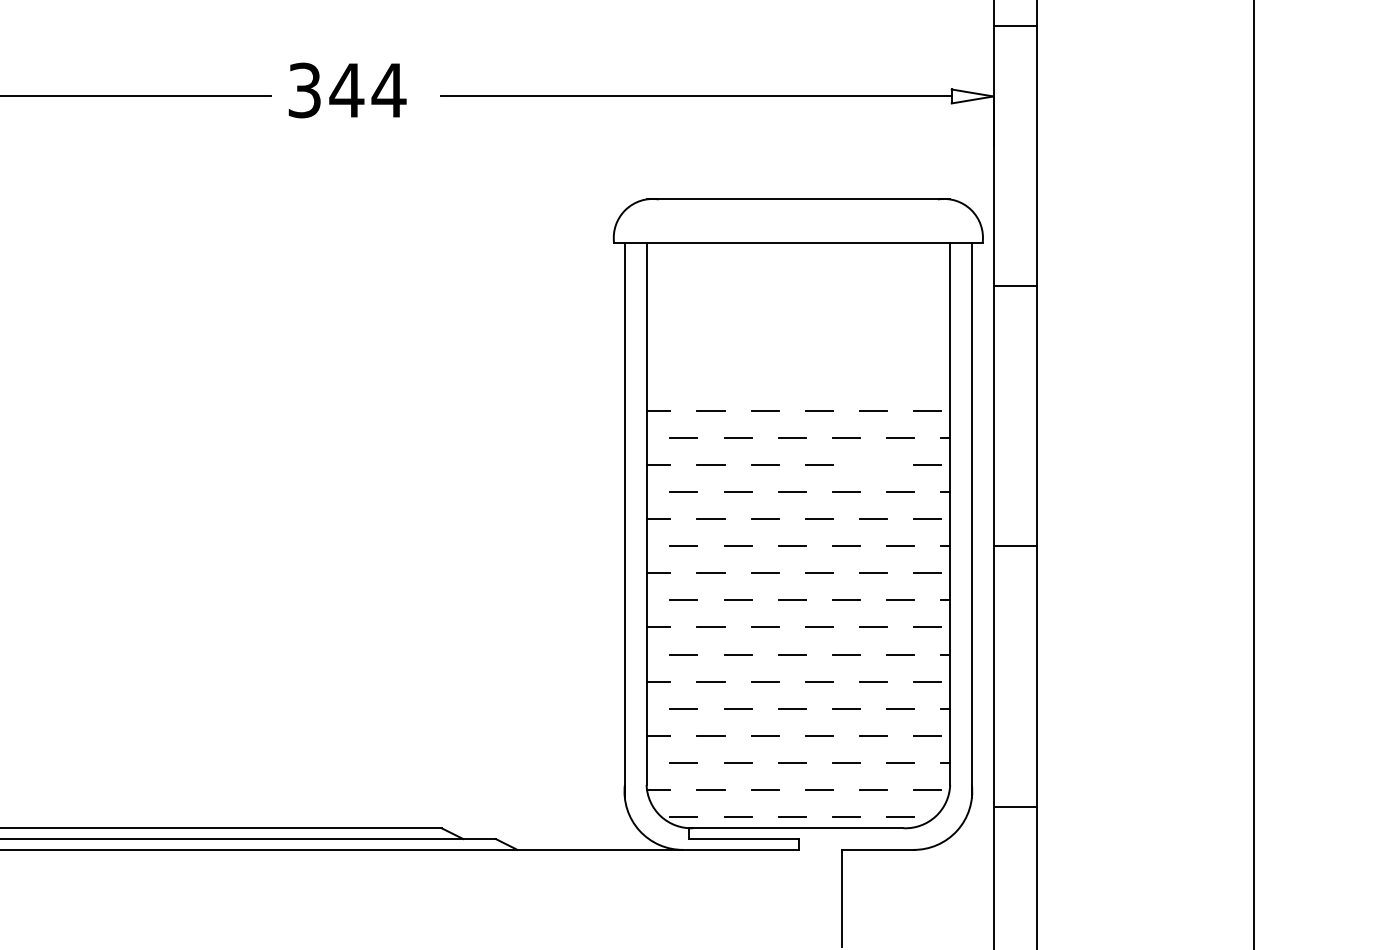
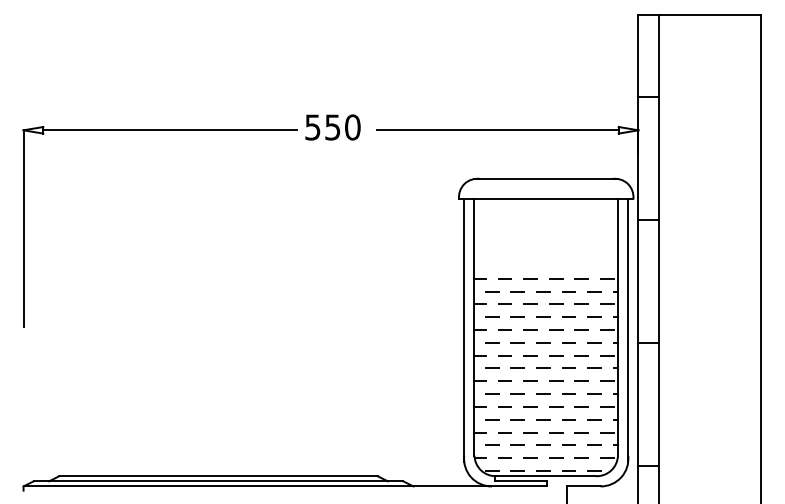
text: (348, 90) -> (333, 127), 344 -> 550
line: (872, 462) -> (581, 303), added

